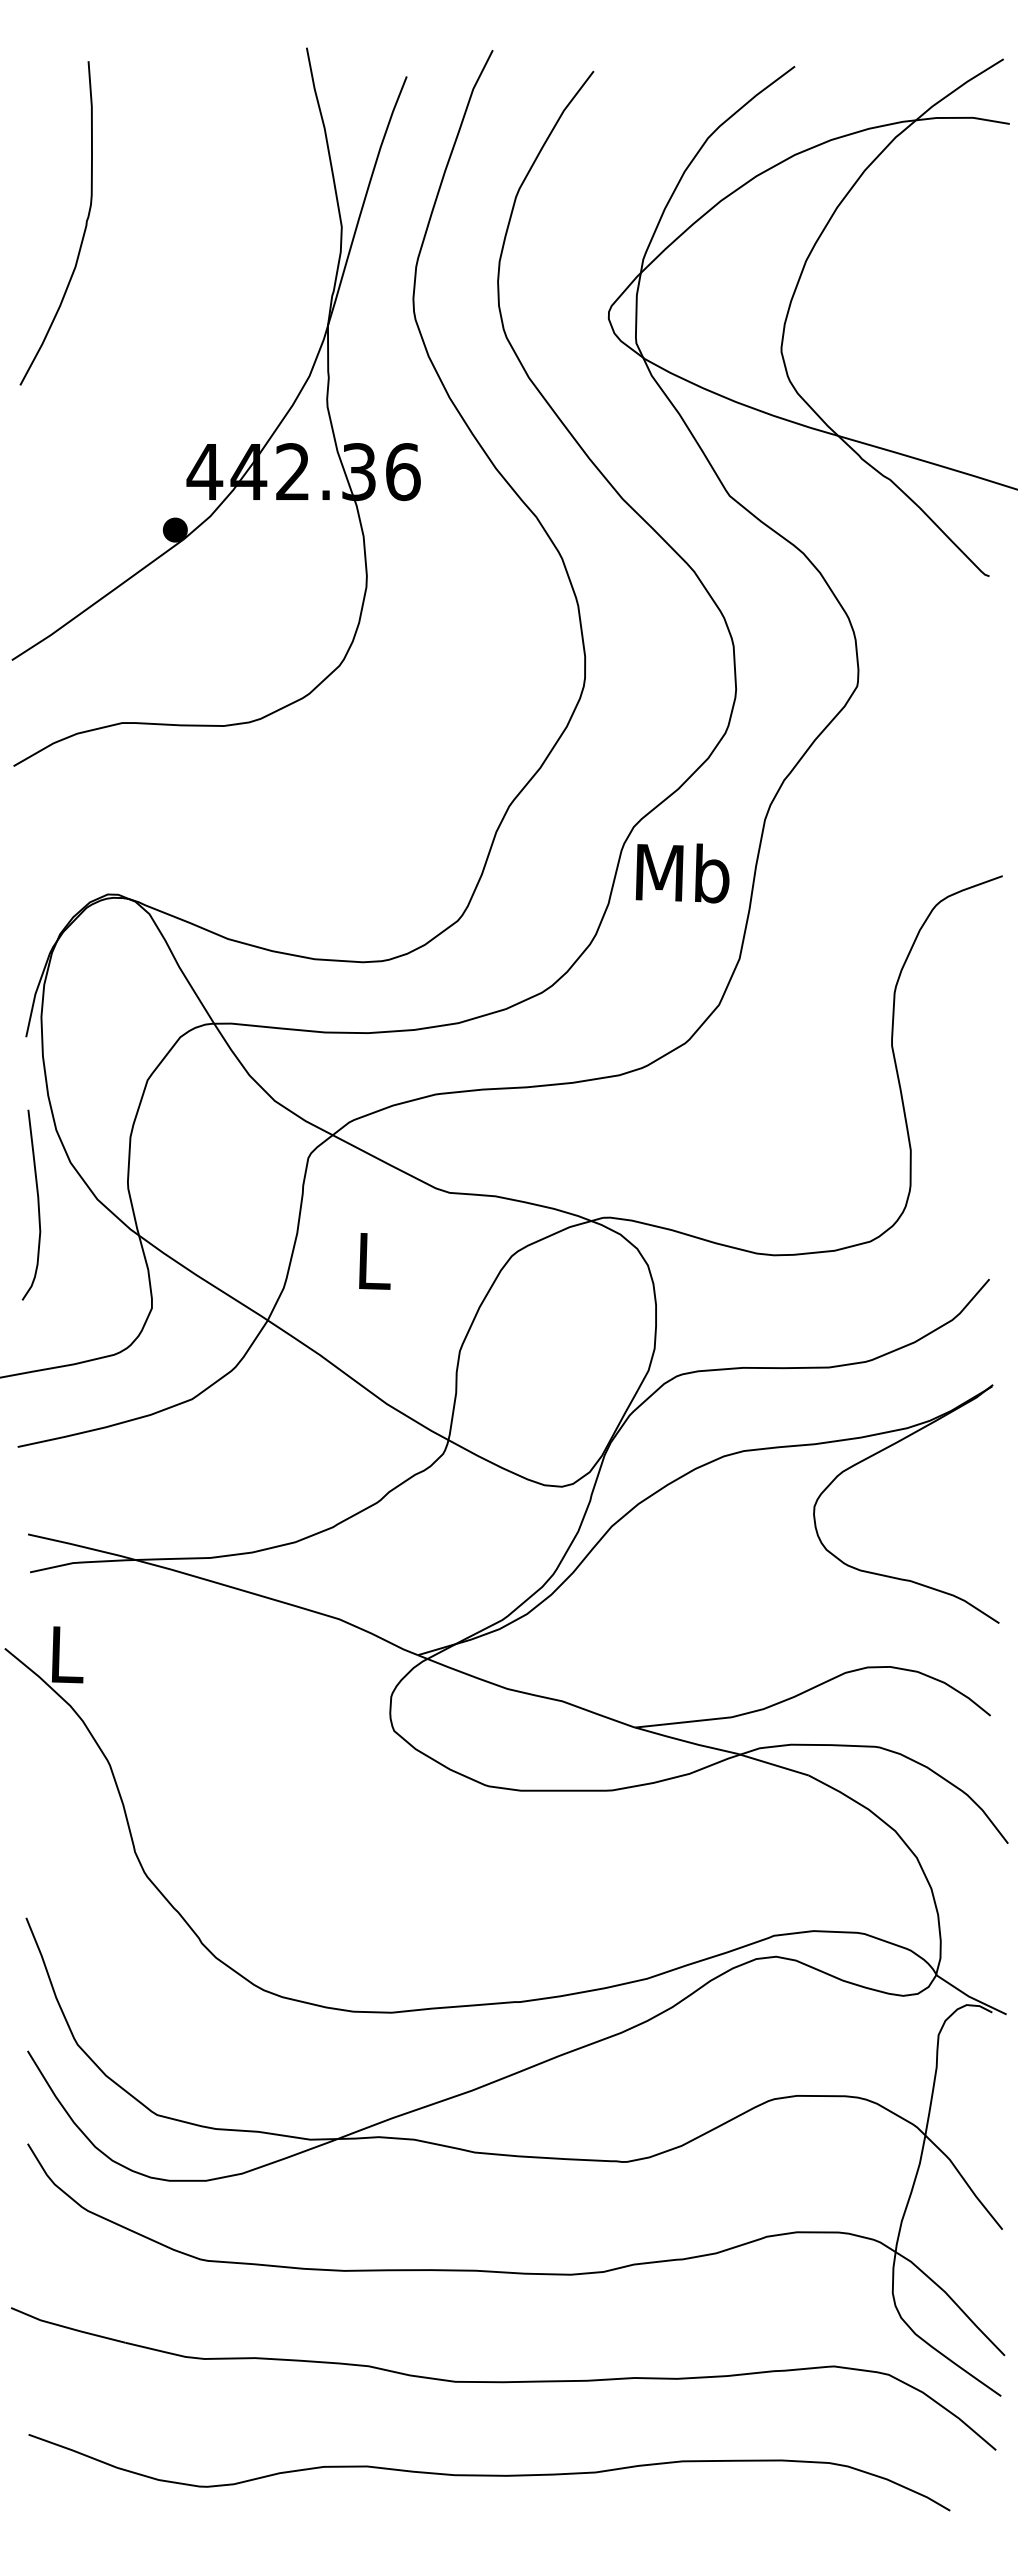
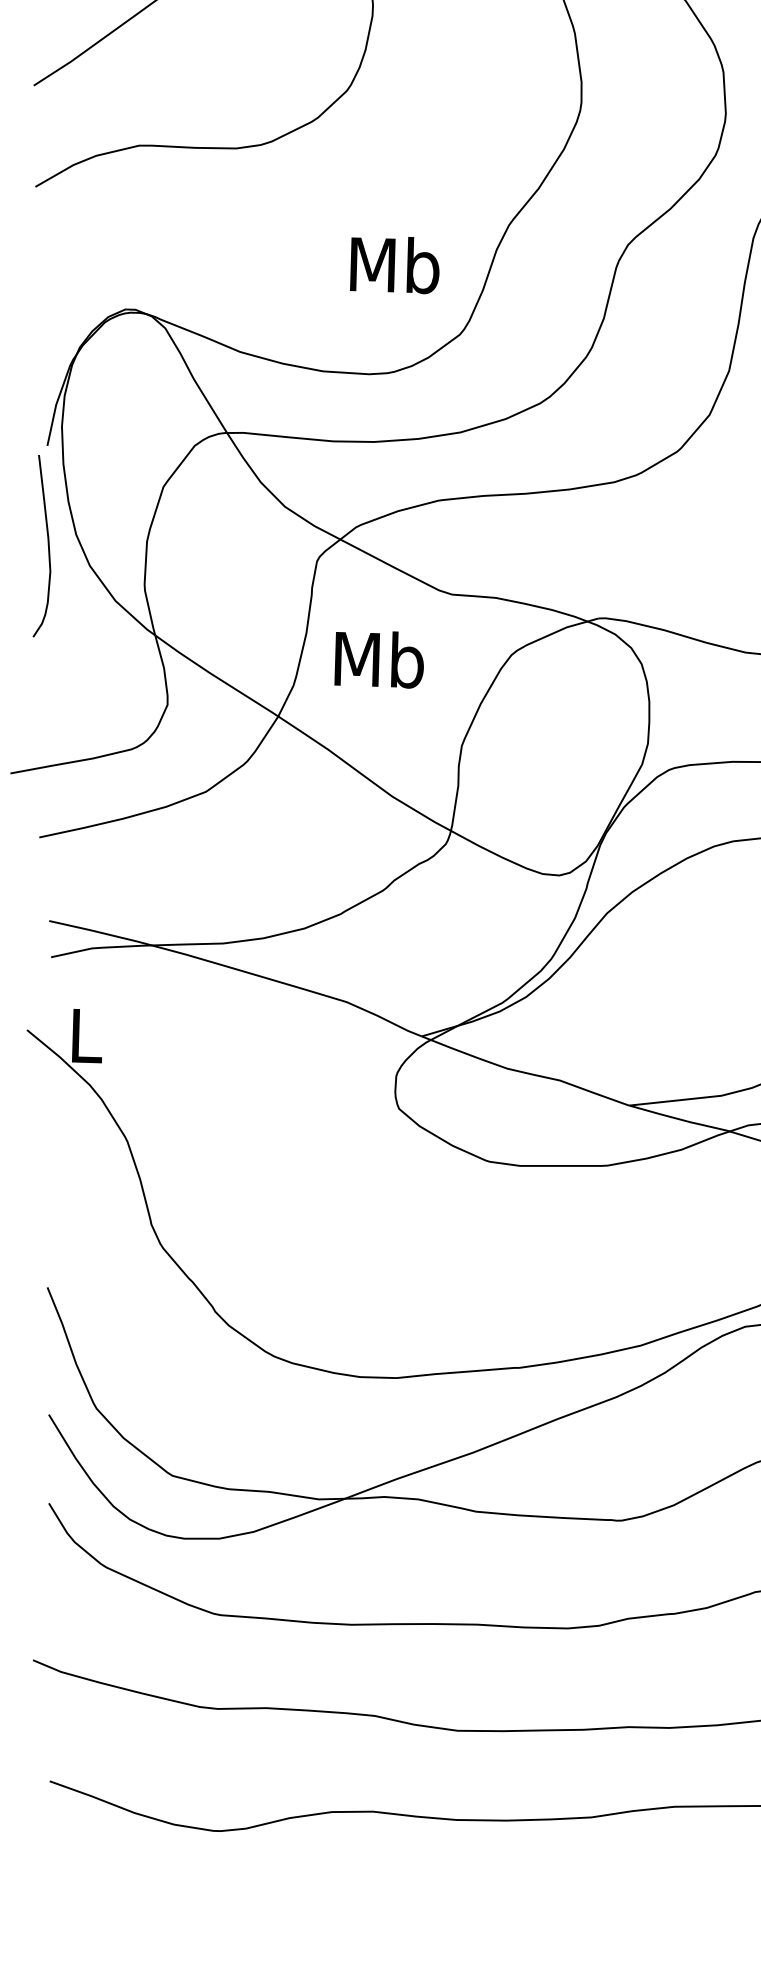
text: (682, 873) -> (394, 265), moved
curve: (37, 1204) -> (47, 545), moved
text: (373, 1261) -> (379, 660), L -> Mb

